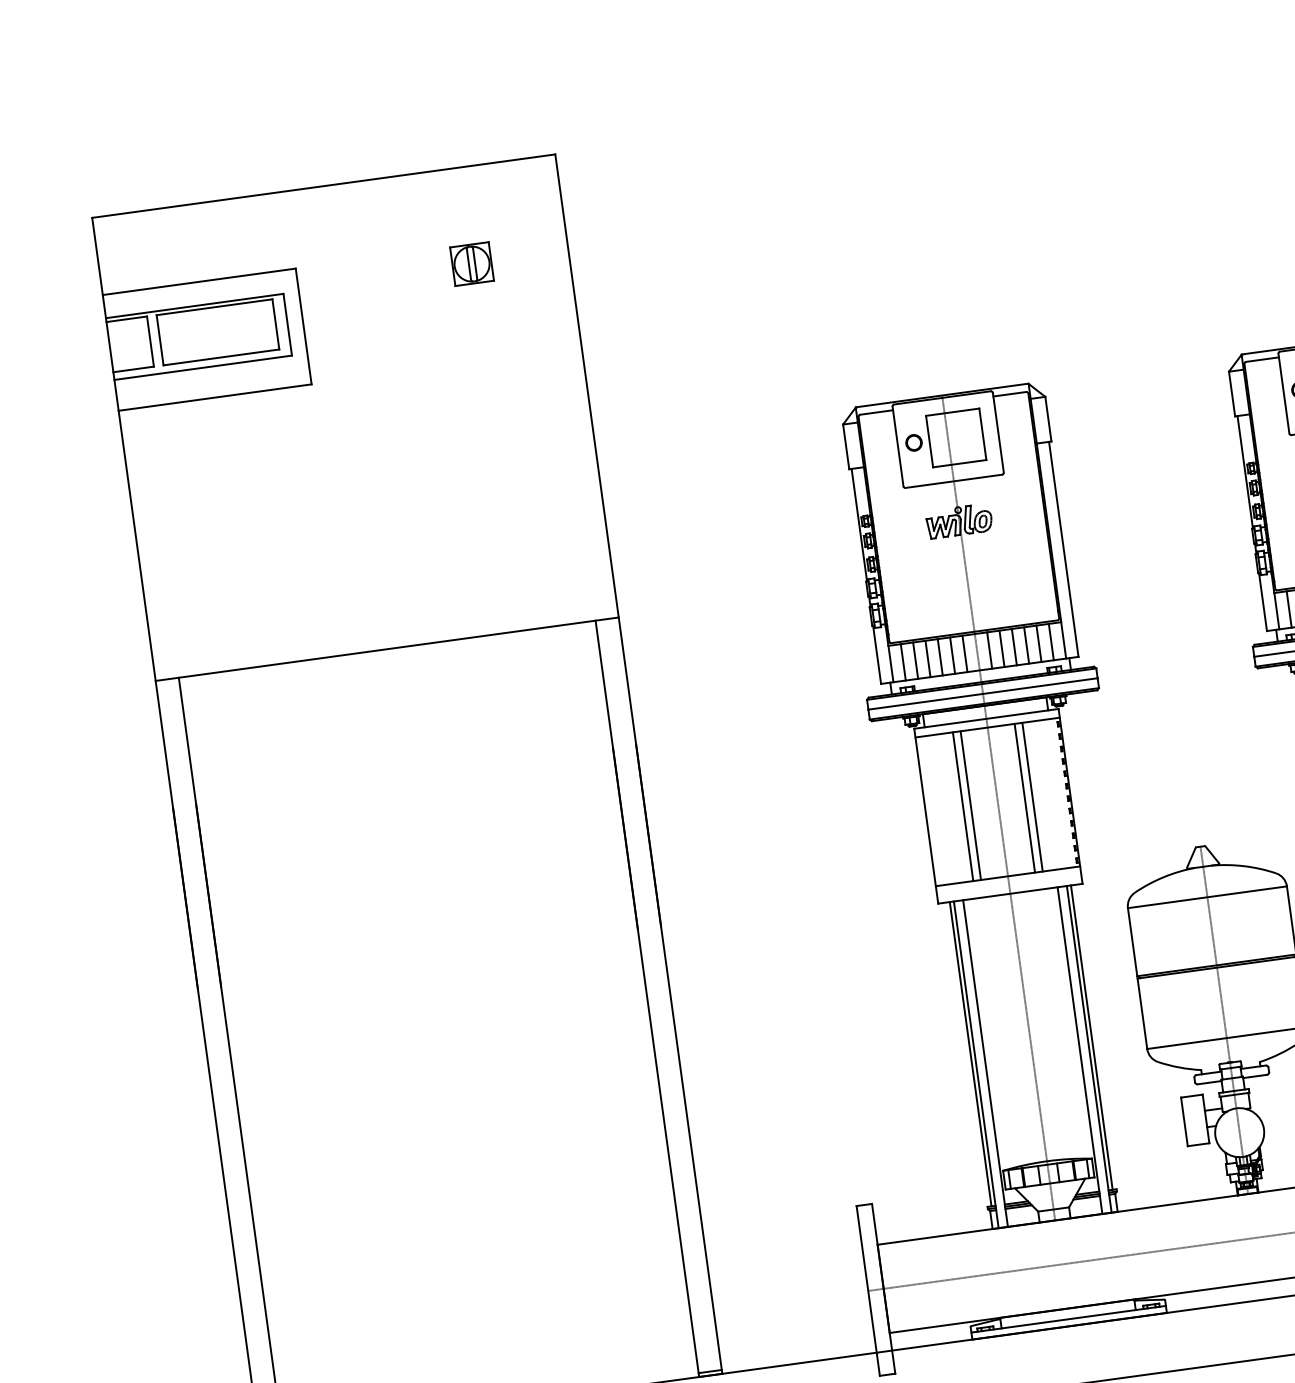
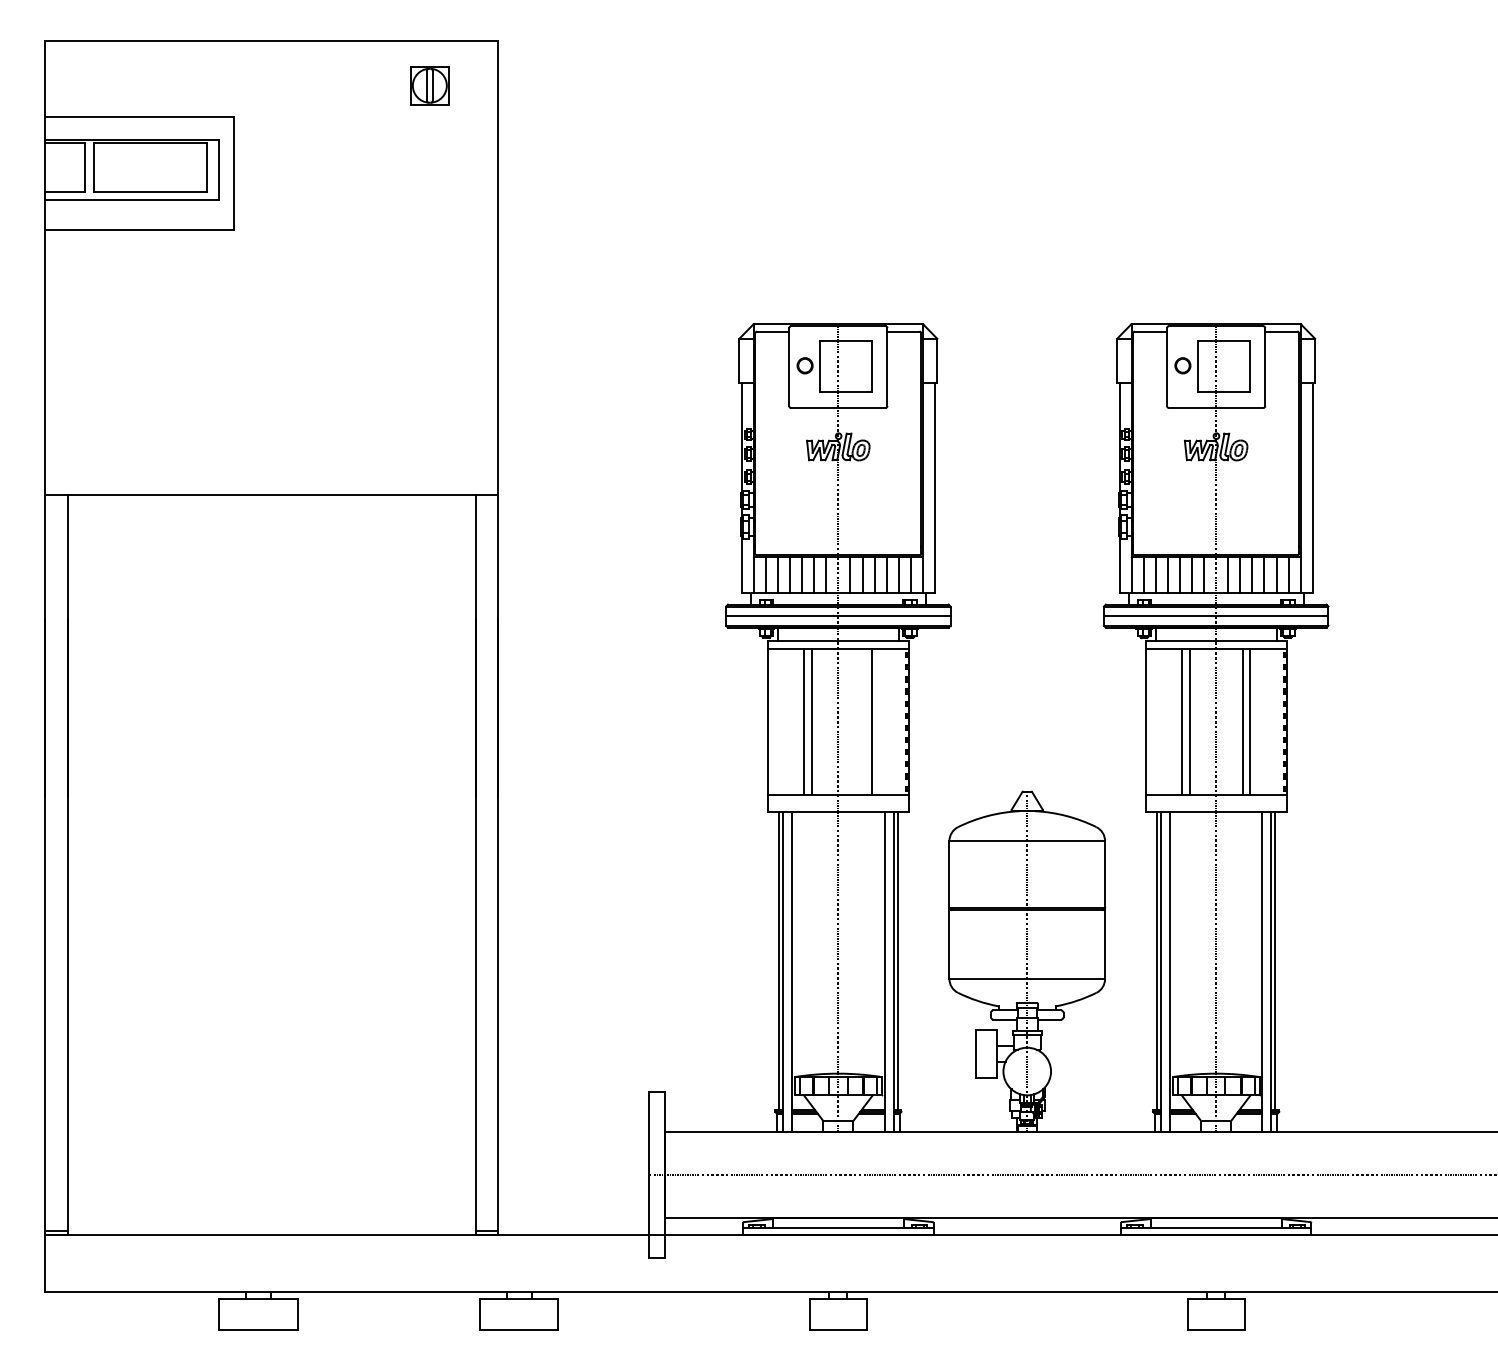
part: (471, 263) -> (429, 85), moved
line: (1024, 797) -> (864, 721), removed

